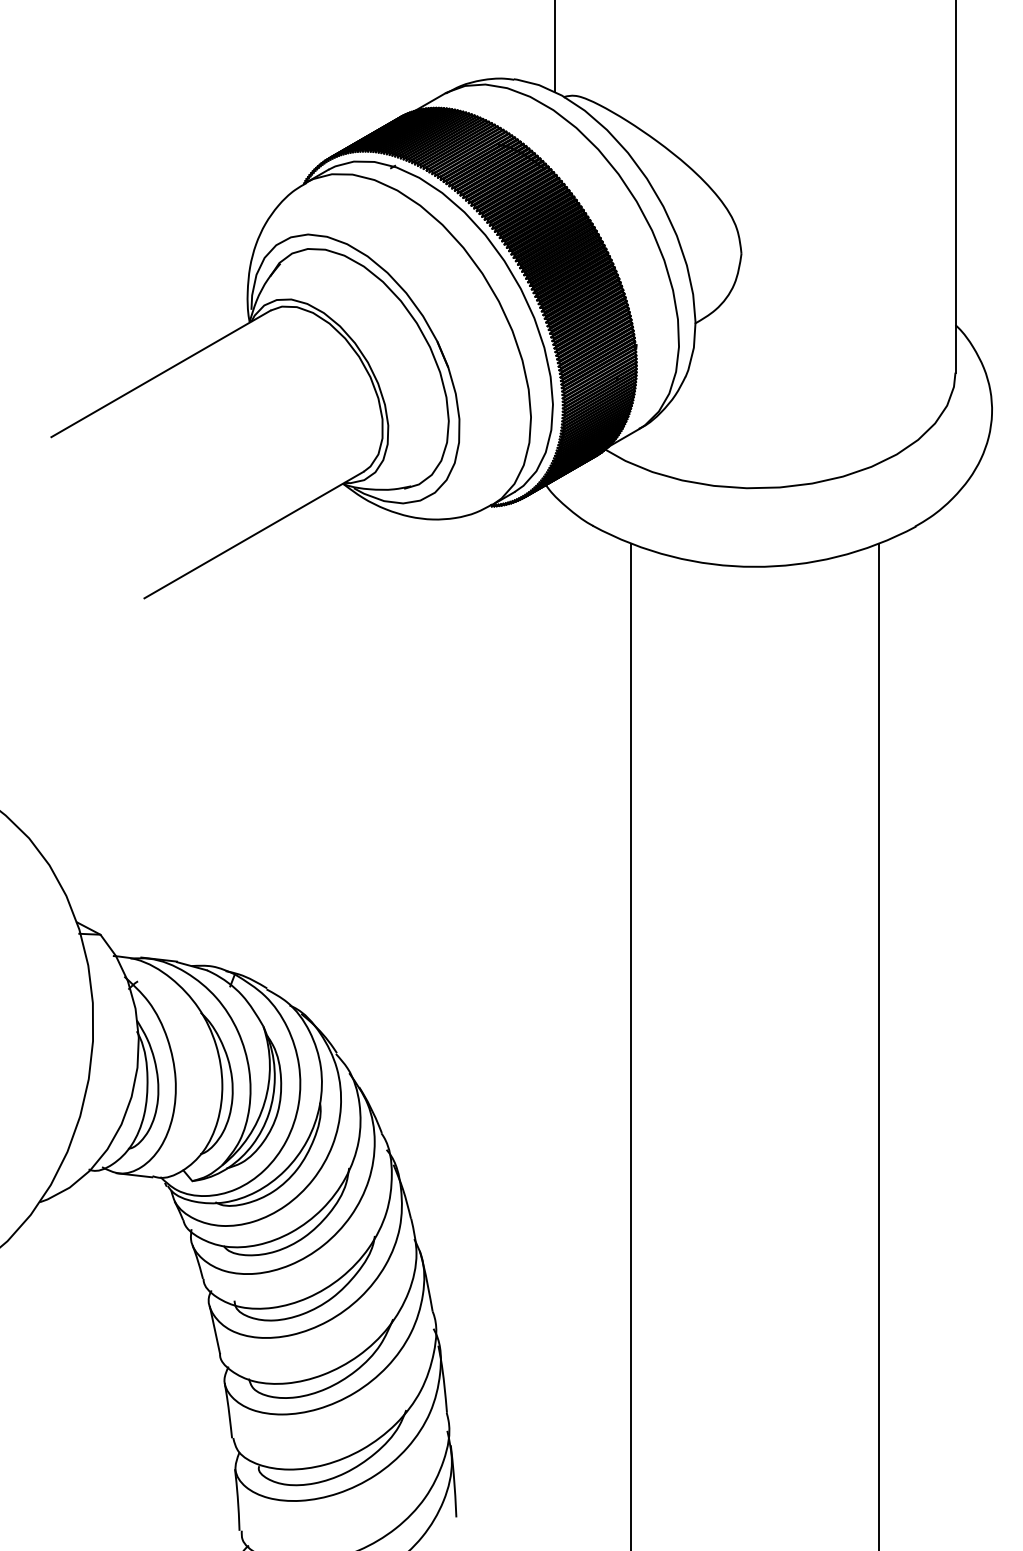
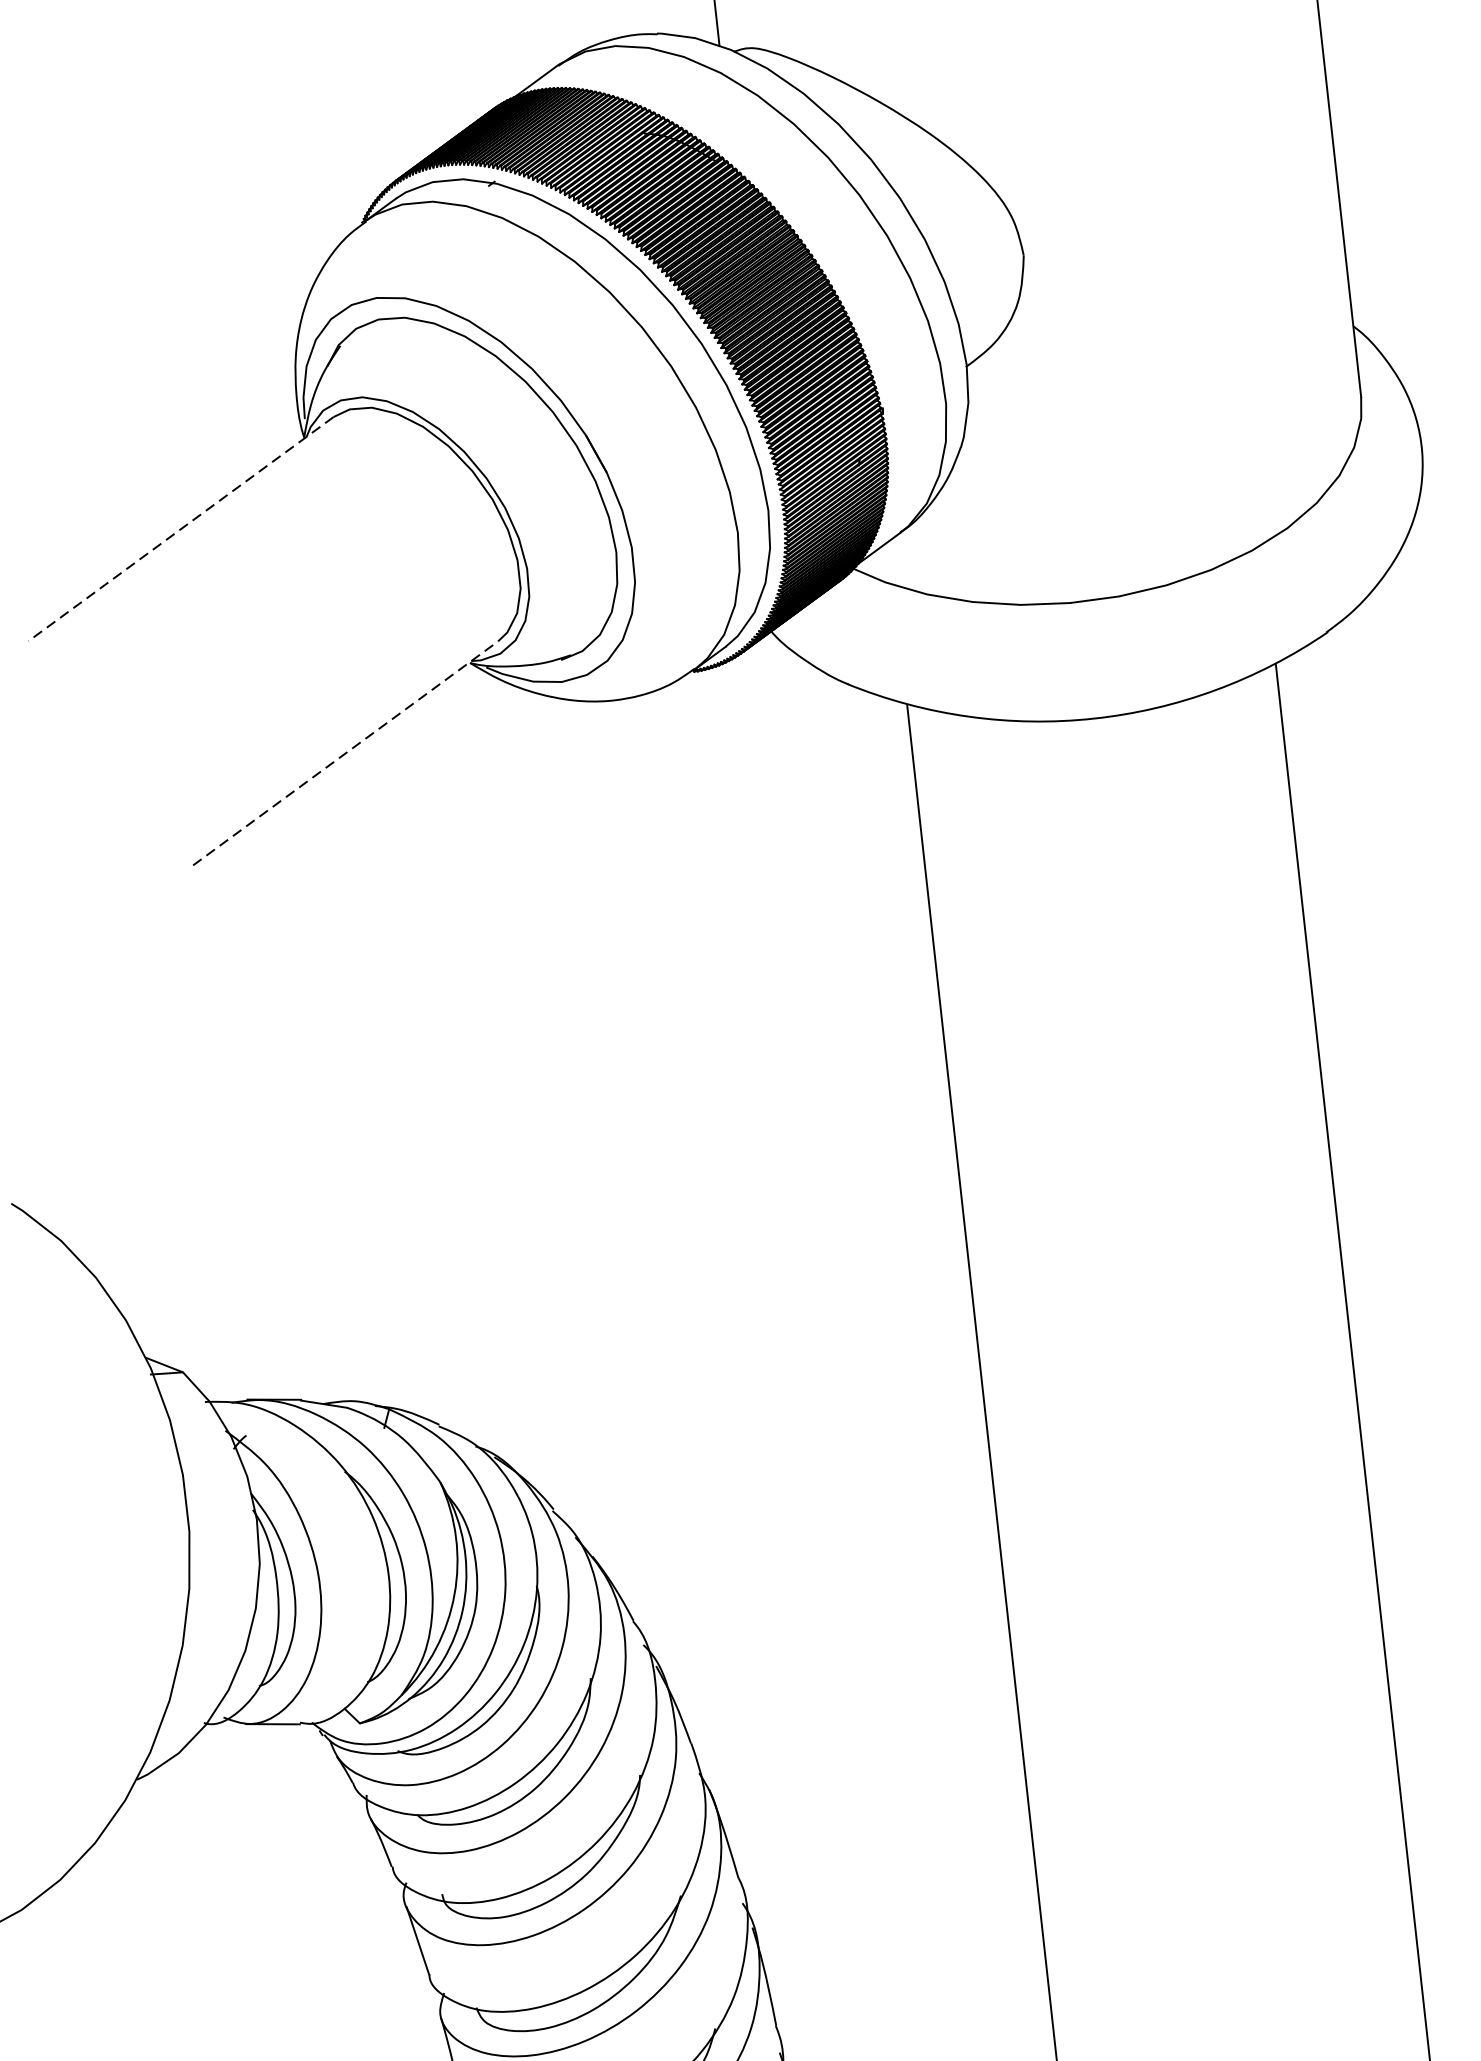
line: (161, 373) -> (181, 528), solid -> dashed
line: (254, 535) -> (346, 753), solid -> dashed

